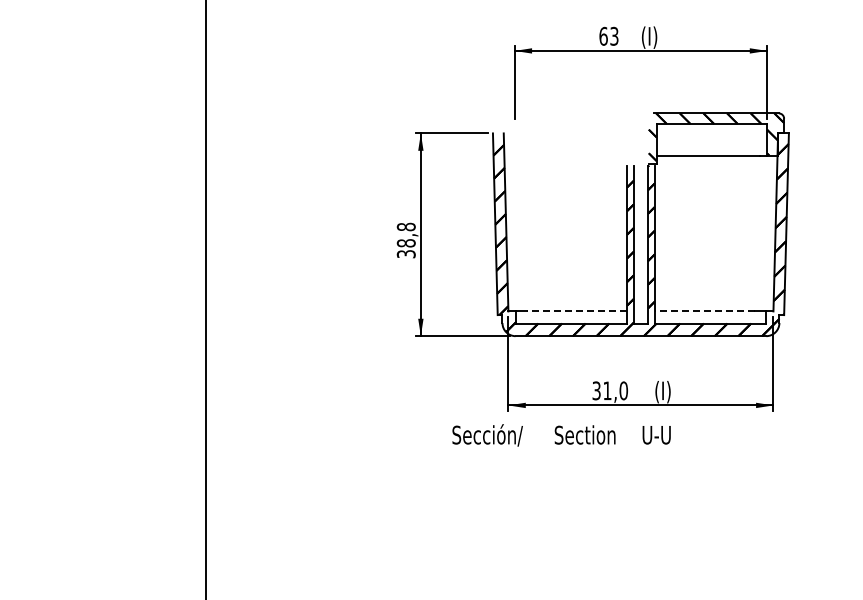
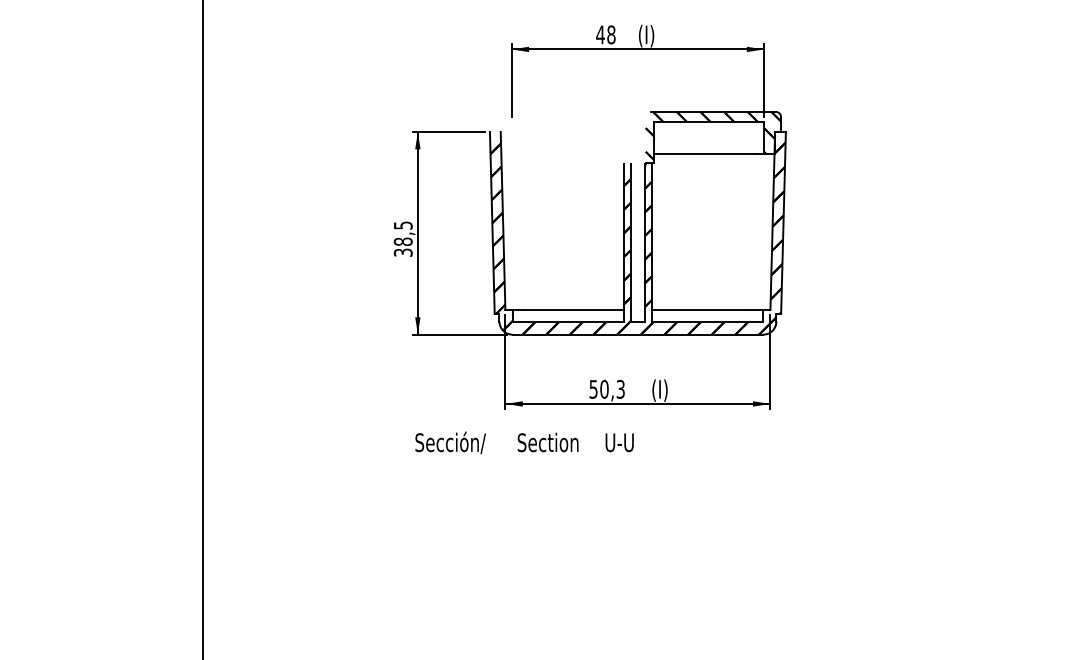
text: (608, 35) -> (605, 34), 63 -> 48
text: (405, 226) -> (402, 225), 38,8 -> 38,5
line: (576, 310) -> (573, 309), dashed -> solid
line: (704, 310) -> (701, 309), dashed -> solid
text: (610, 389) -> (607, 388), 31,0 -> 50,3
text: (561, 434) -> (524, 442), moved

